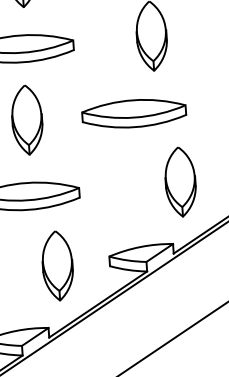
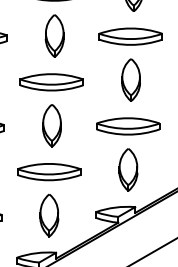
part: (134, 113) -> (128, 126), moved
part: (180, 181) -> (128, 169), moved
part: (57, 265) -> (49, 215), moved

